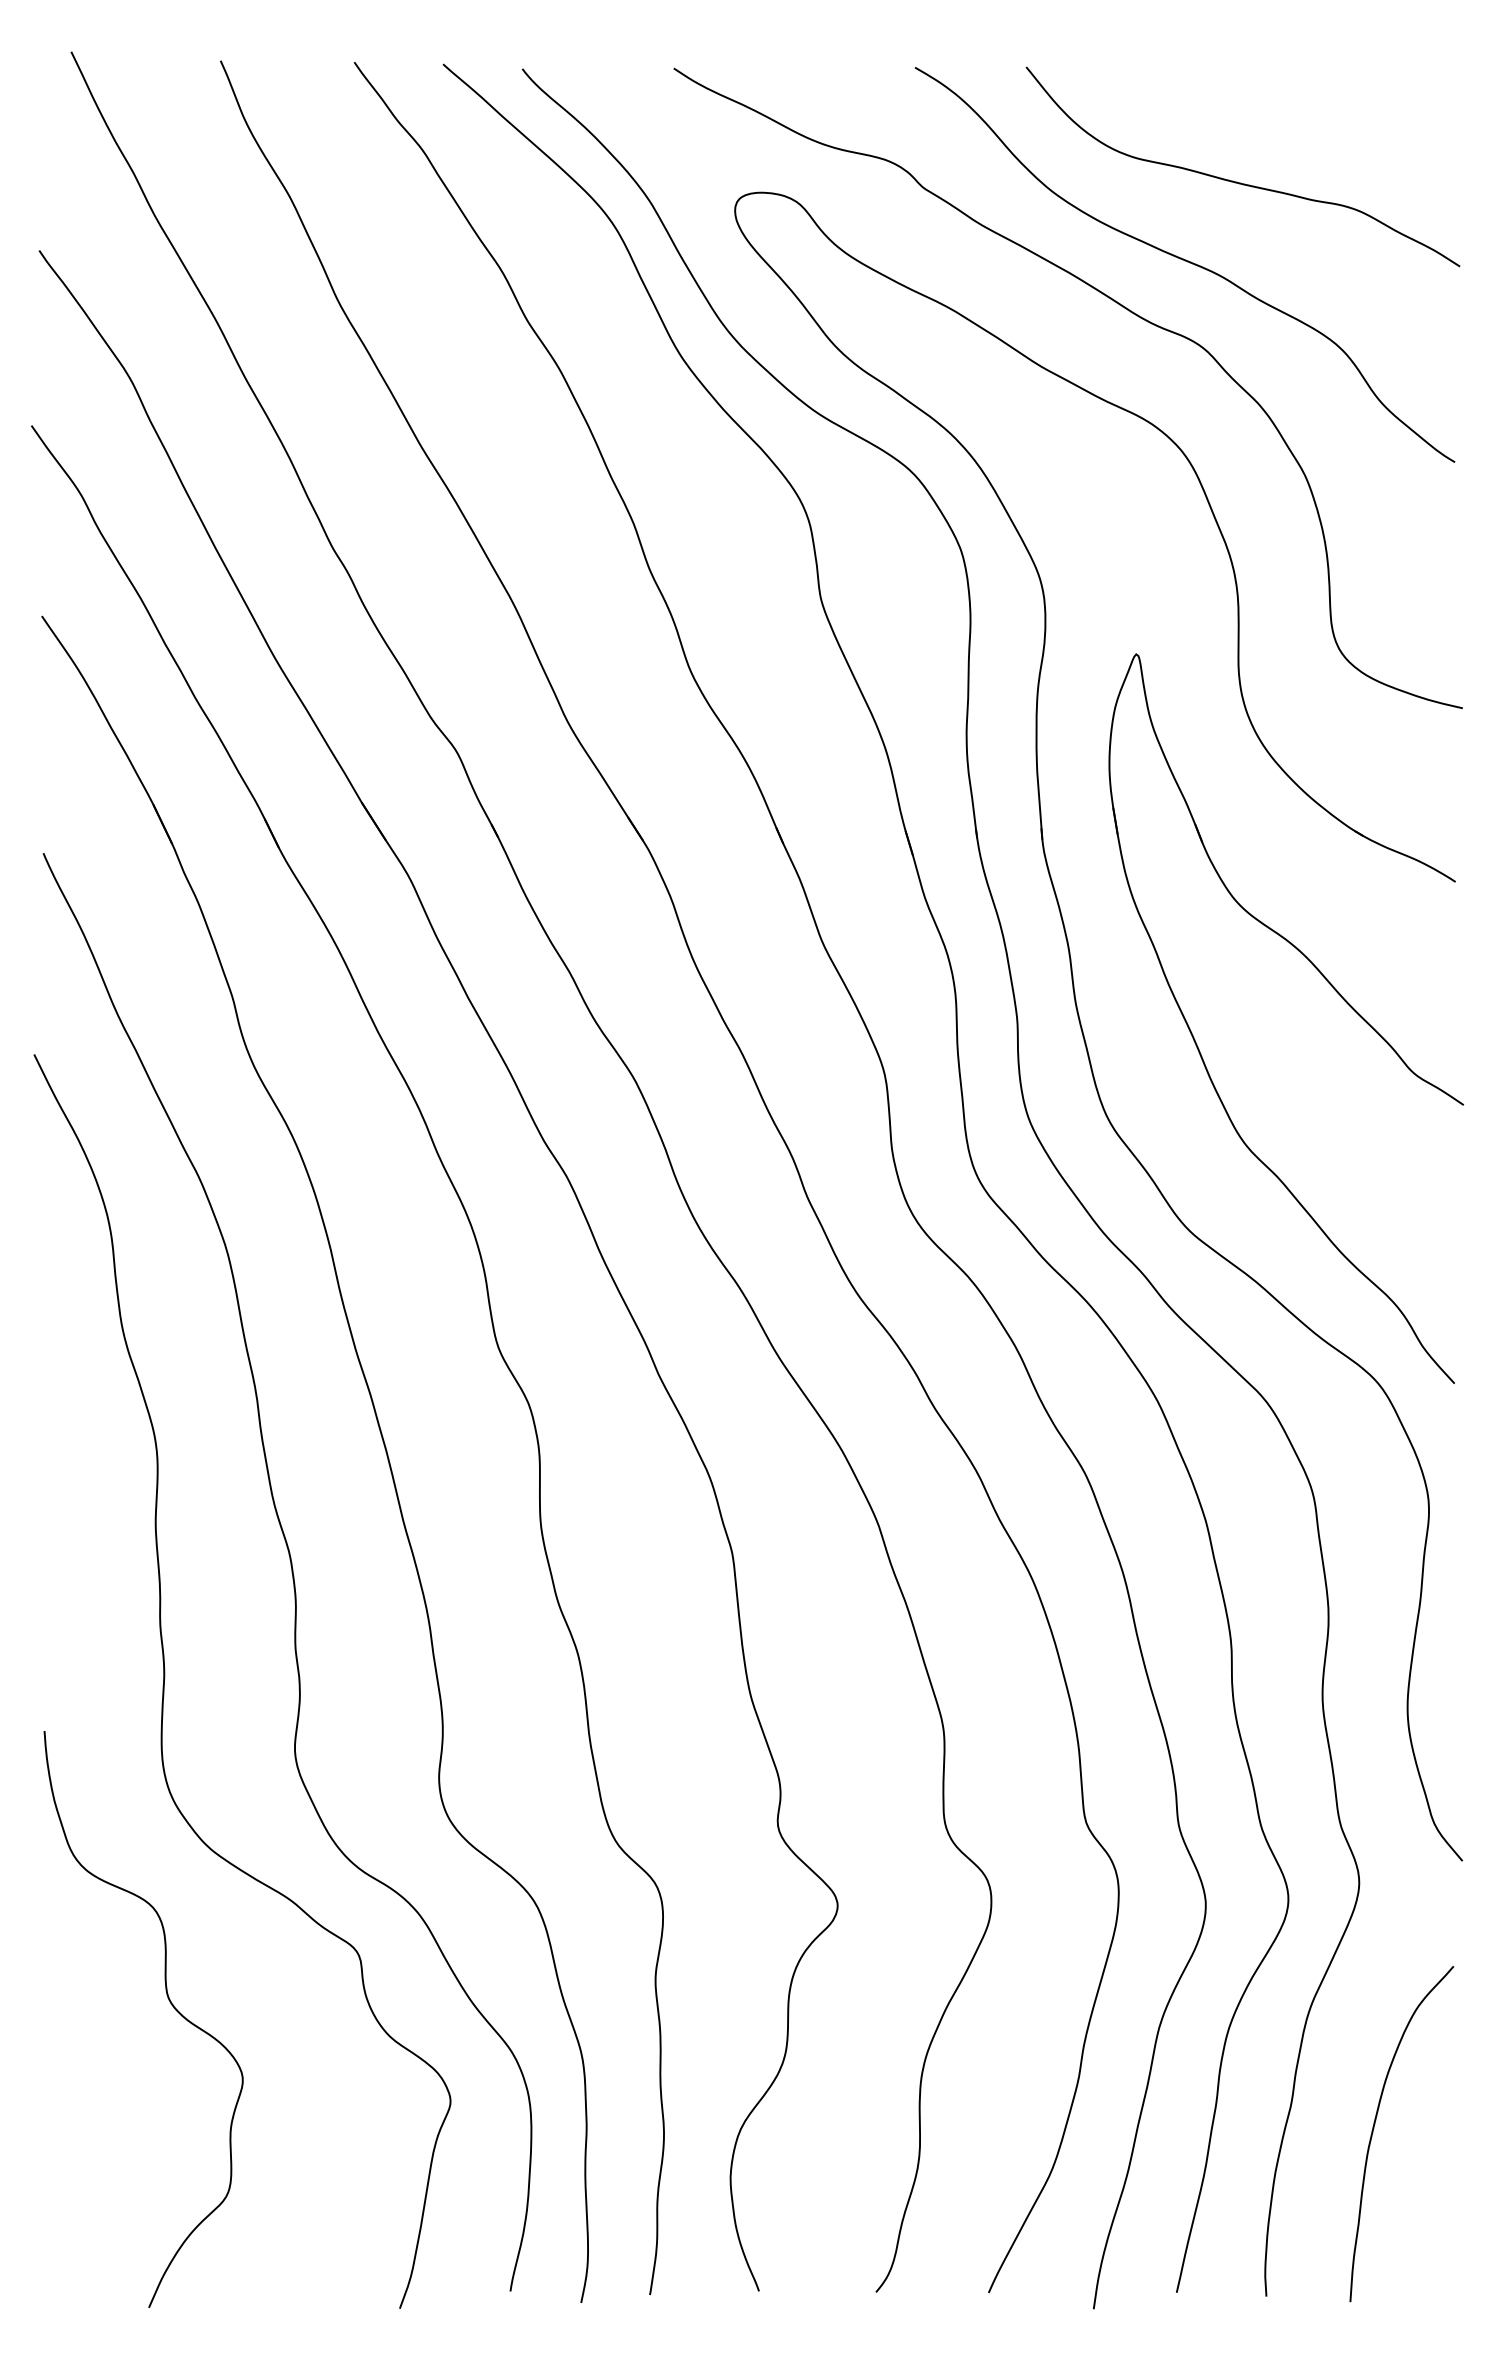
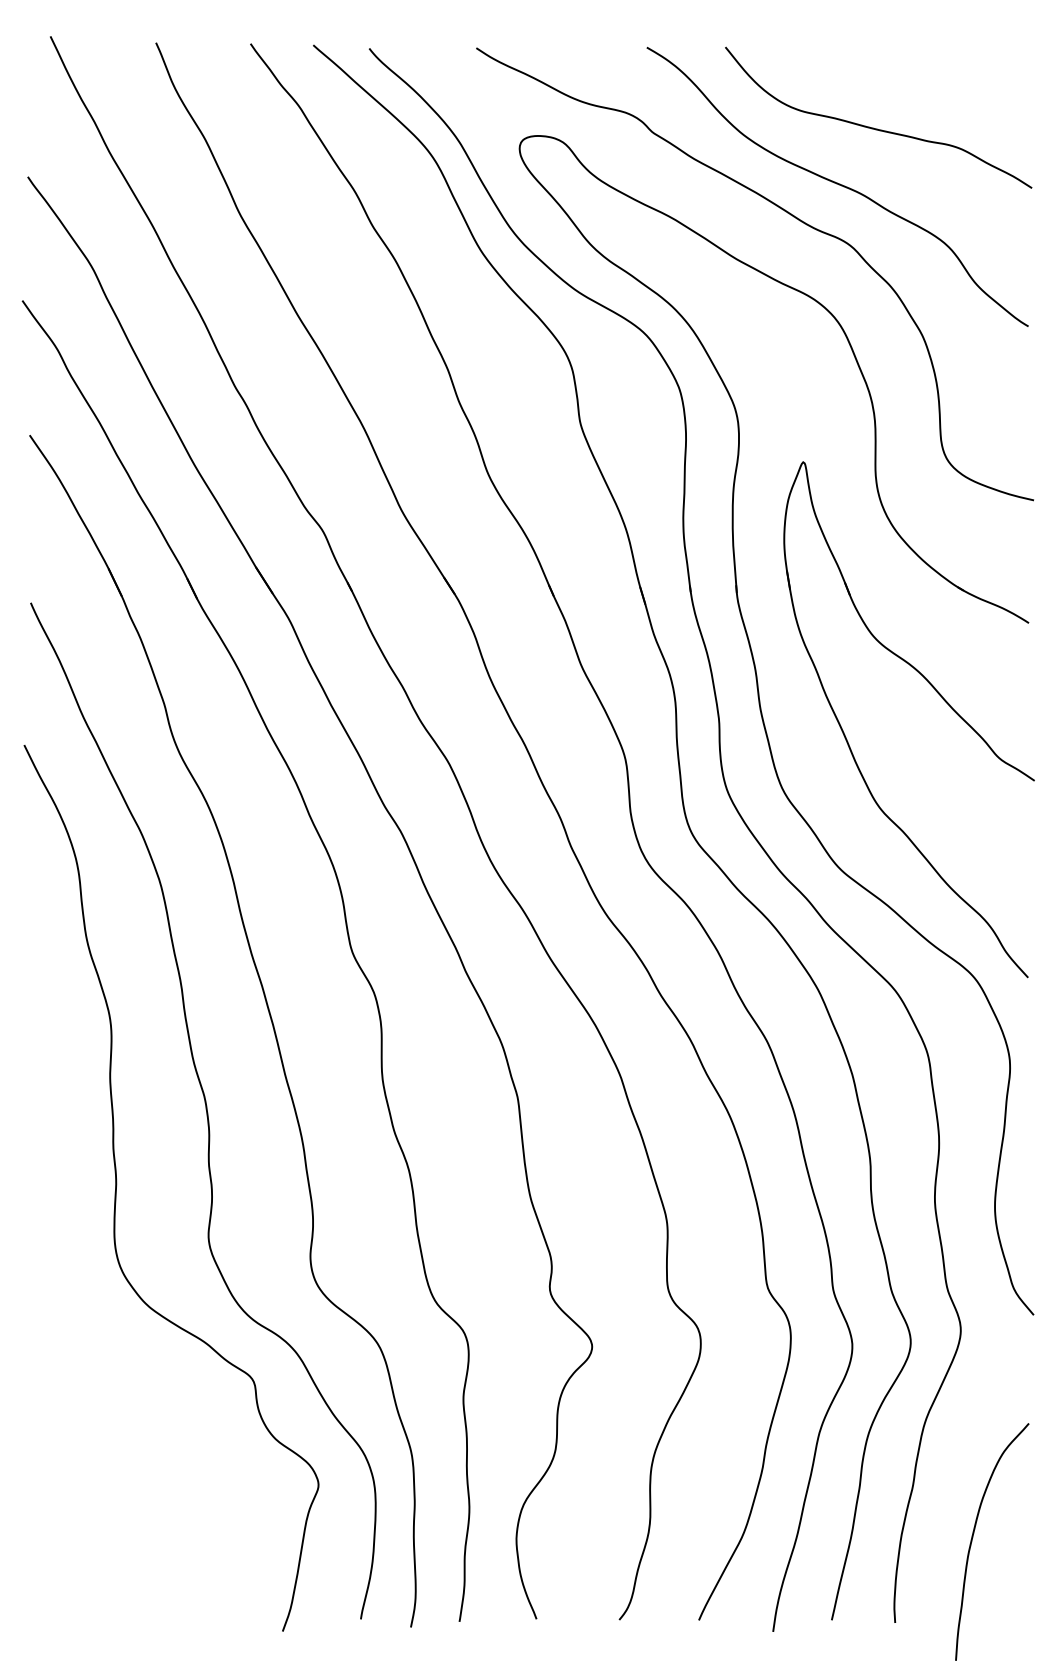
curve: (169, 2002) -> (119, 1415), removed
curve: (1374, 2128) -> (973, 1538), moved

